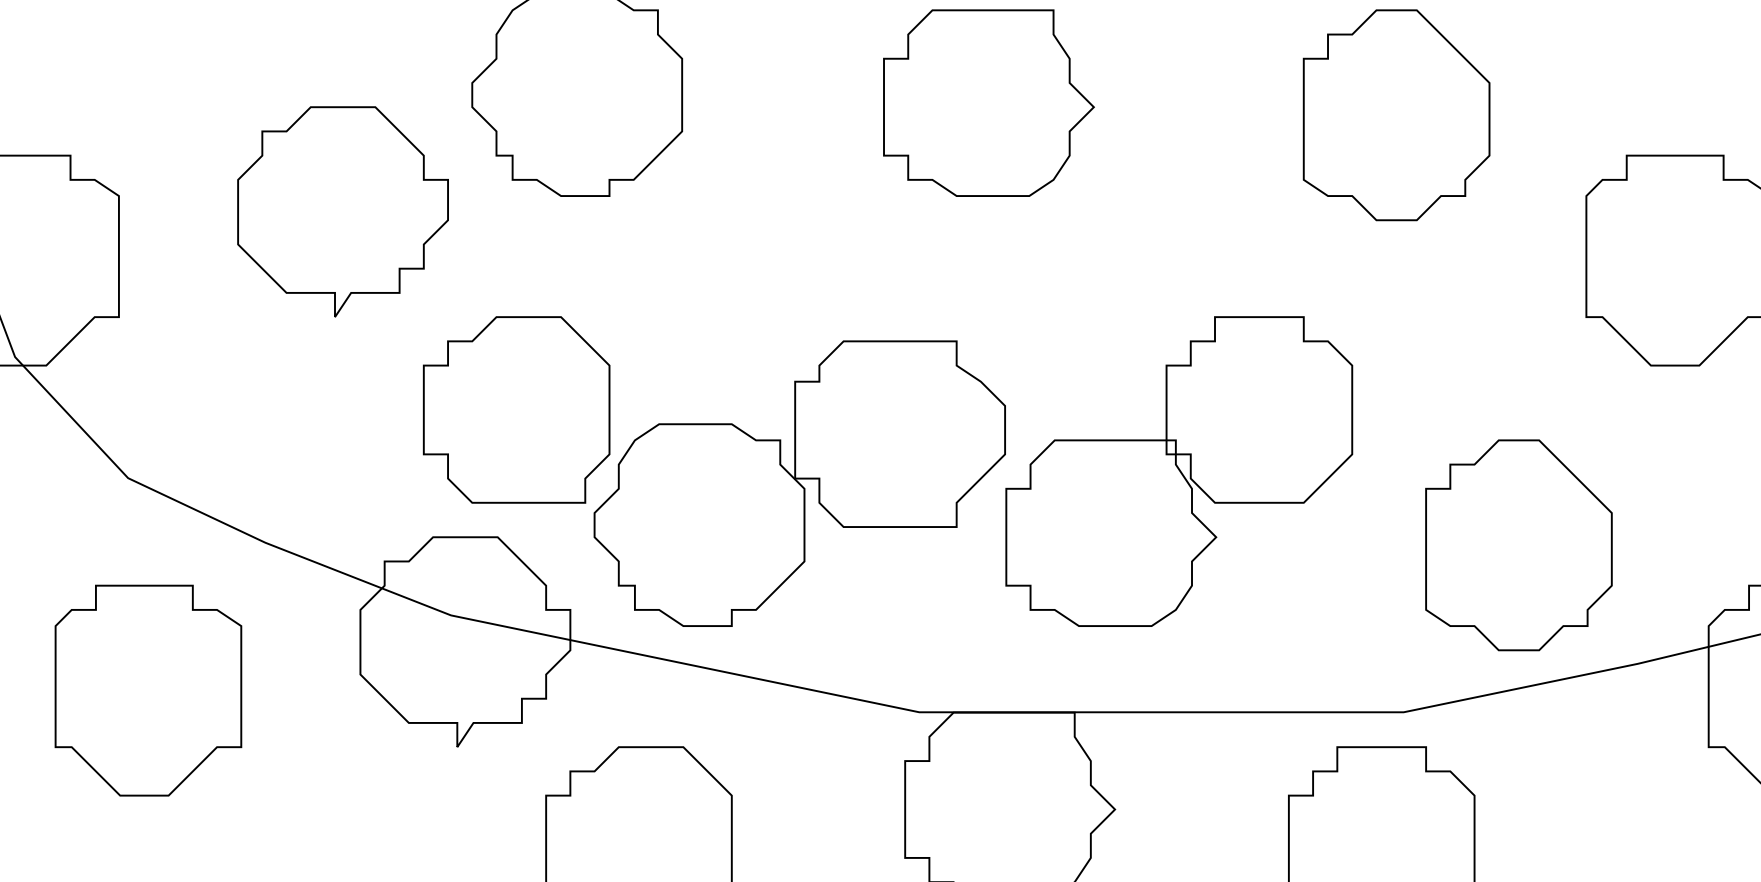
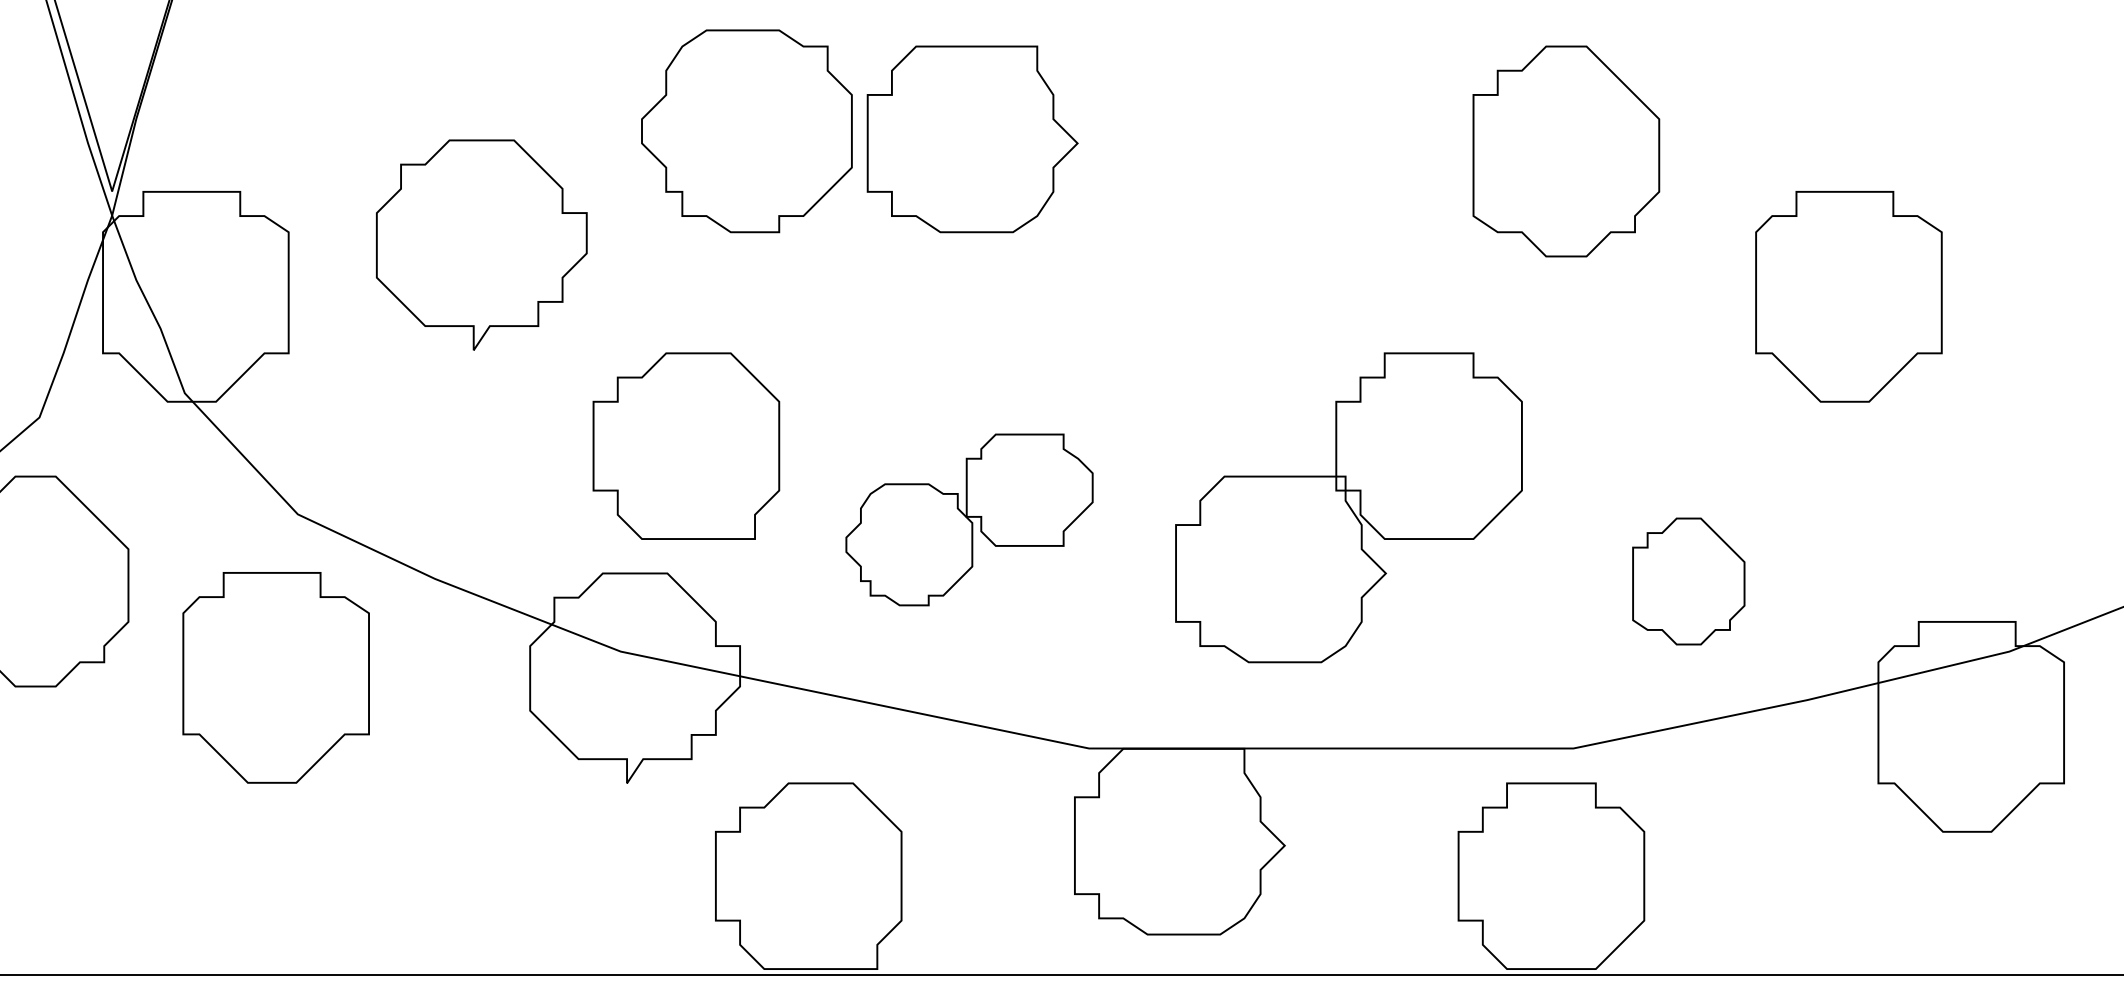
part: (988, 103) -> (972, 139), moved
part: (342, 211) -> (481, 244), moved
part: (799, 483) -> (969, 519), size x0.6
part: (1518, 545) -> (1688, 581), size x0.6
part: (147, 690) -> (275, 677), moved

